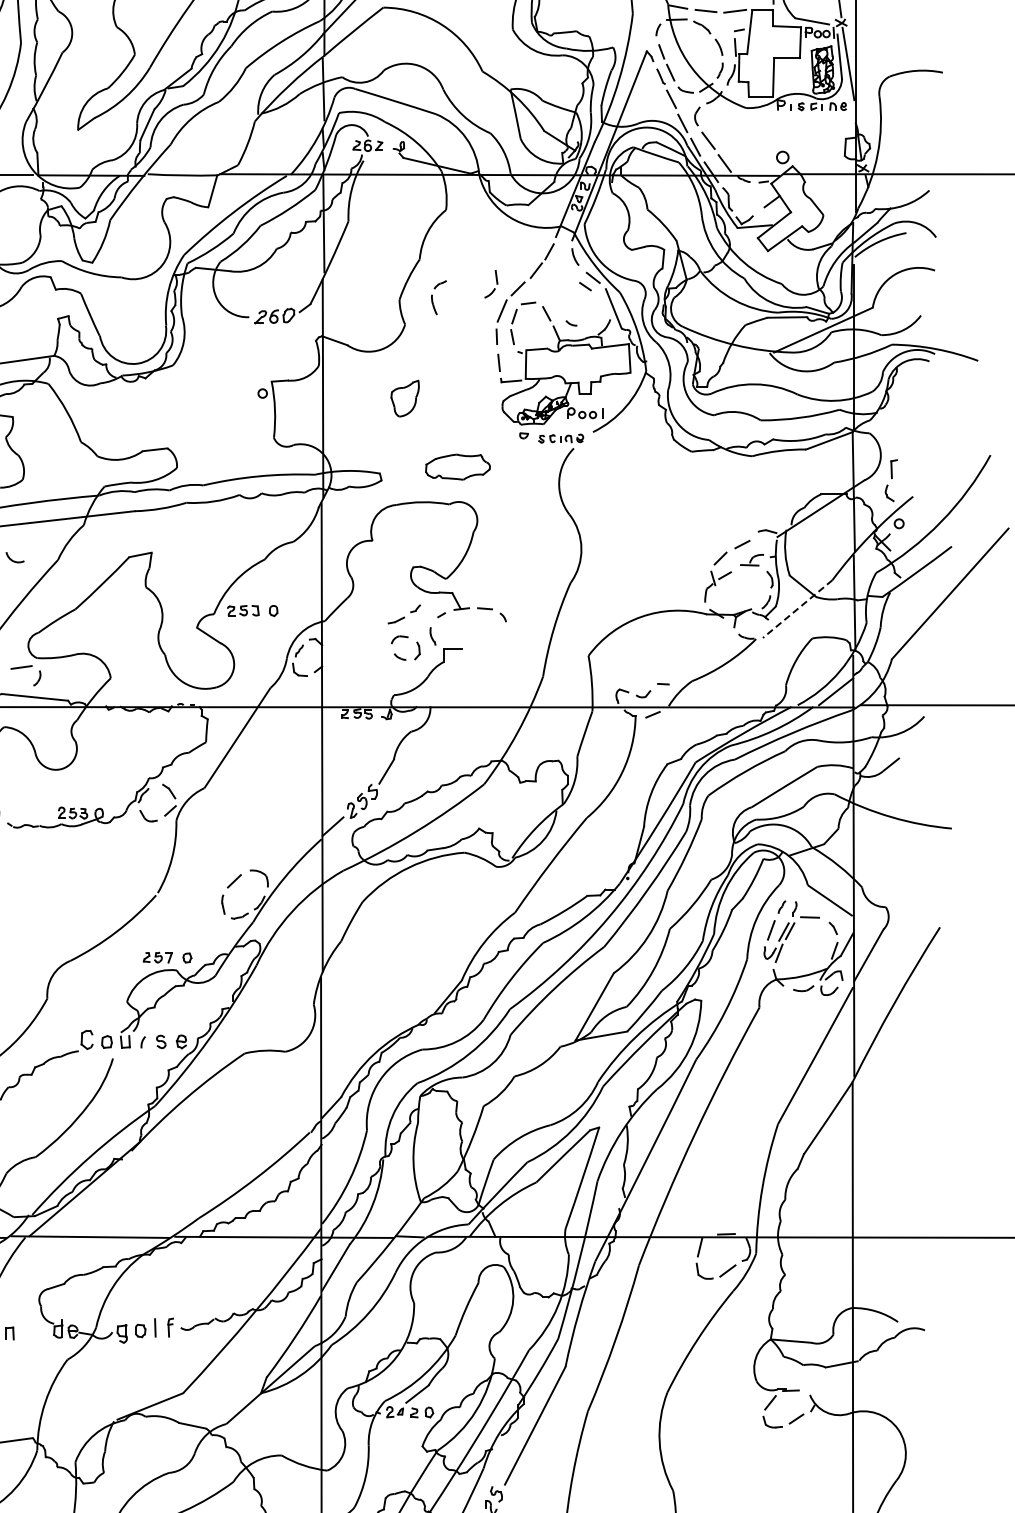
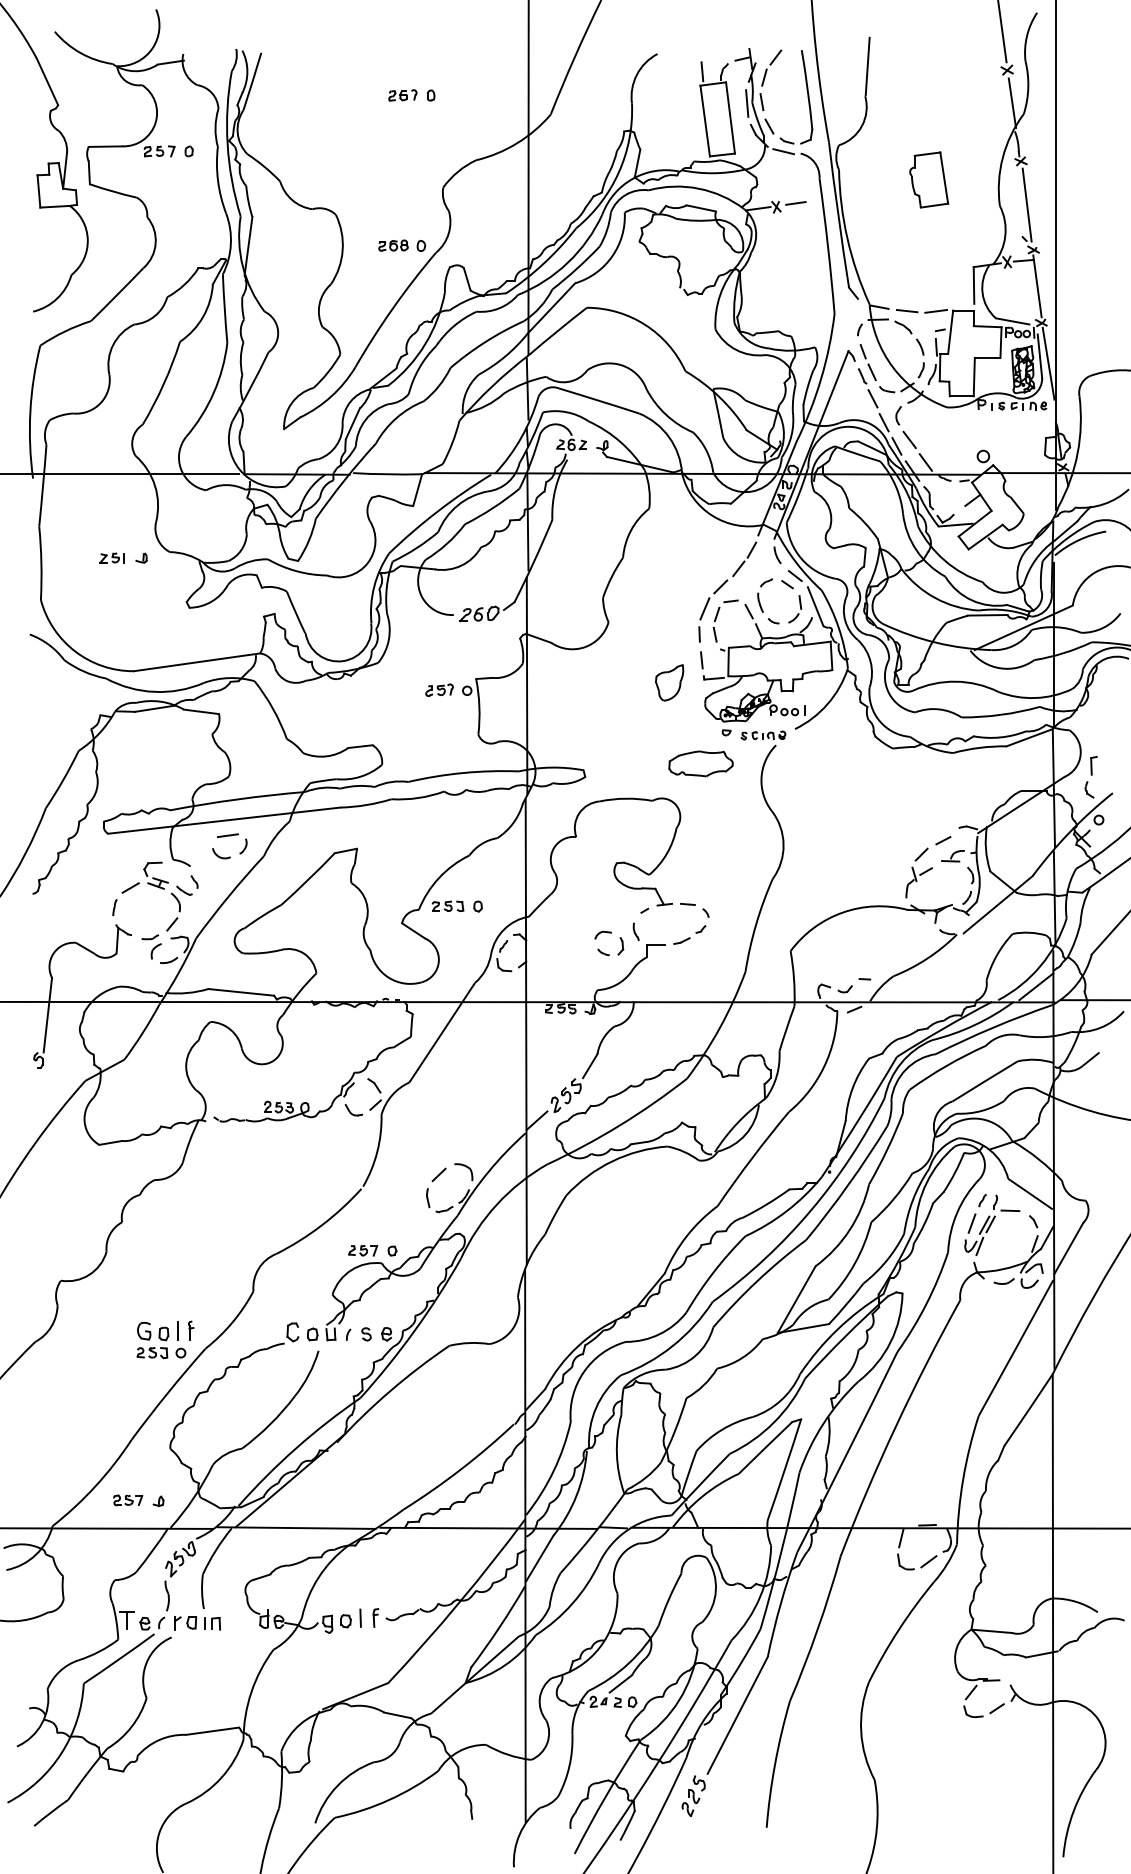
part: (491, 284) -> (795, 609), moved
part: (433, 296) -> (759, 594), moved
part: (234, 392) -> (439, 689), added
part: (405, 398) -> (669, 682), moved
part: (457, 466) -> (700, 763), moved
line: (797, 608) -> (998, 904), dashed -> solid
part: (404, 613) -> (689, 934), moved
part: (25, 668) -> (231, 836), moved

